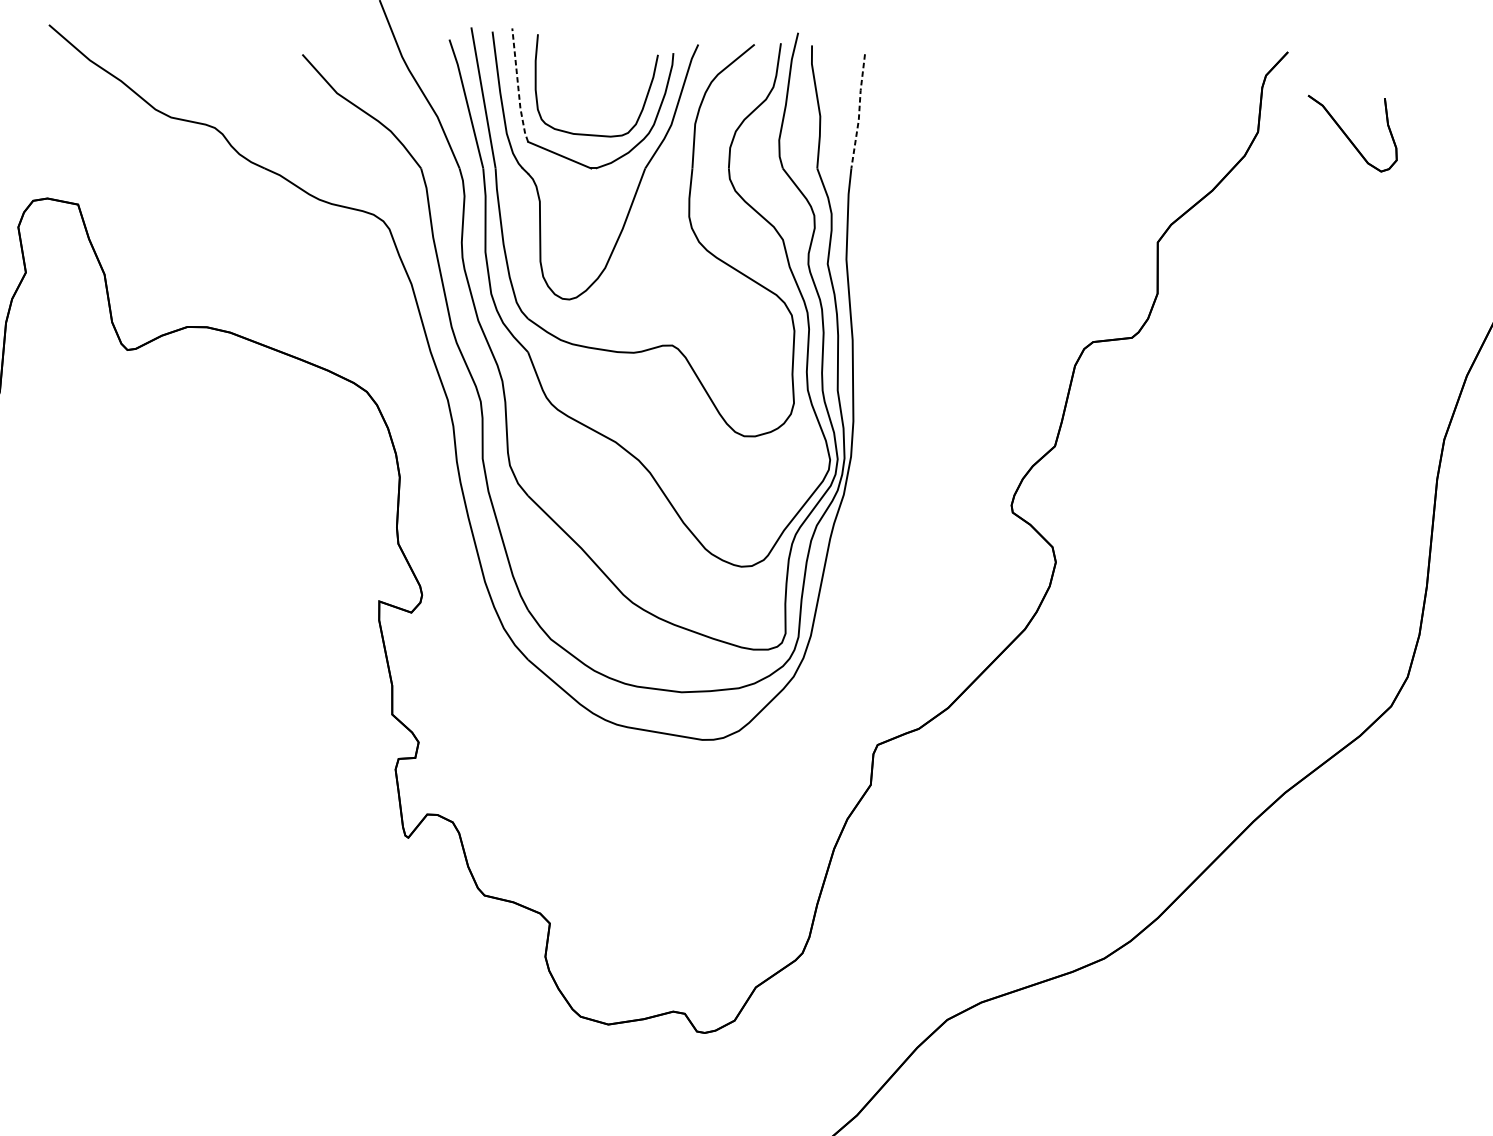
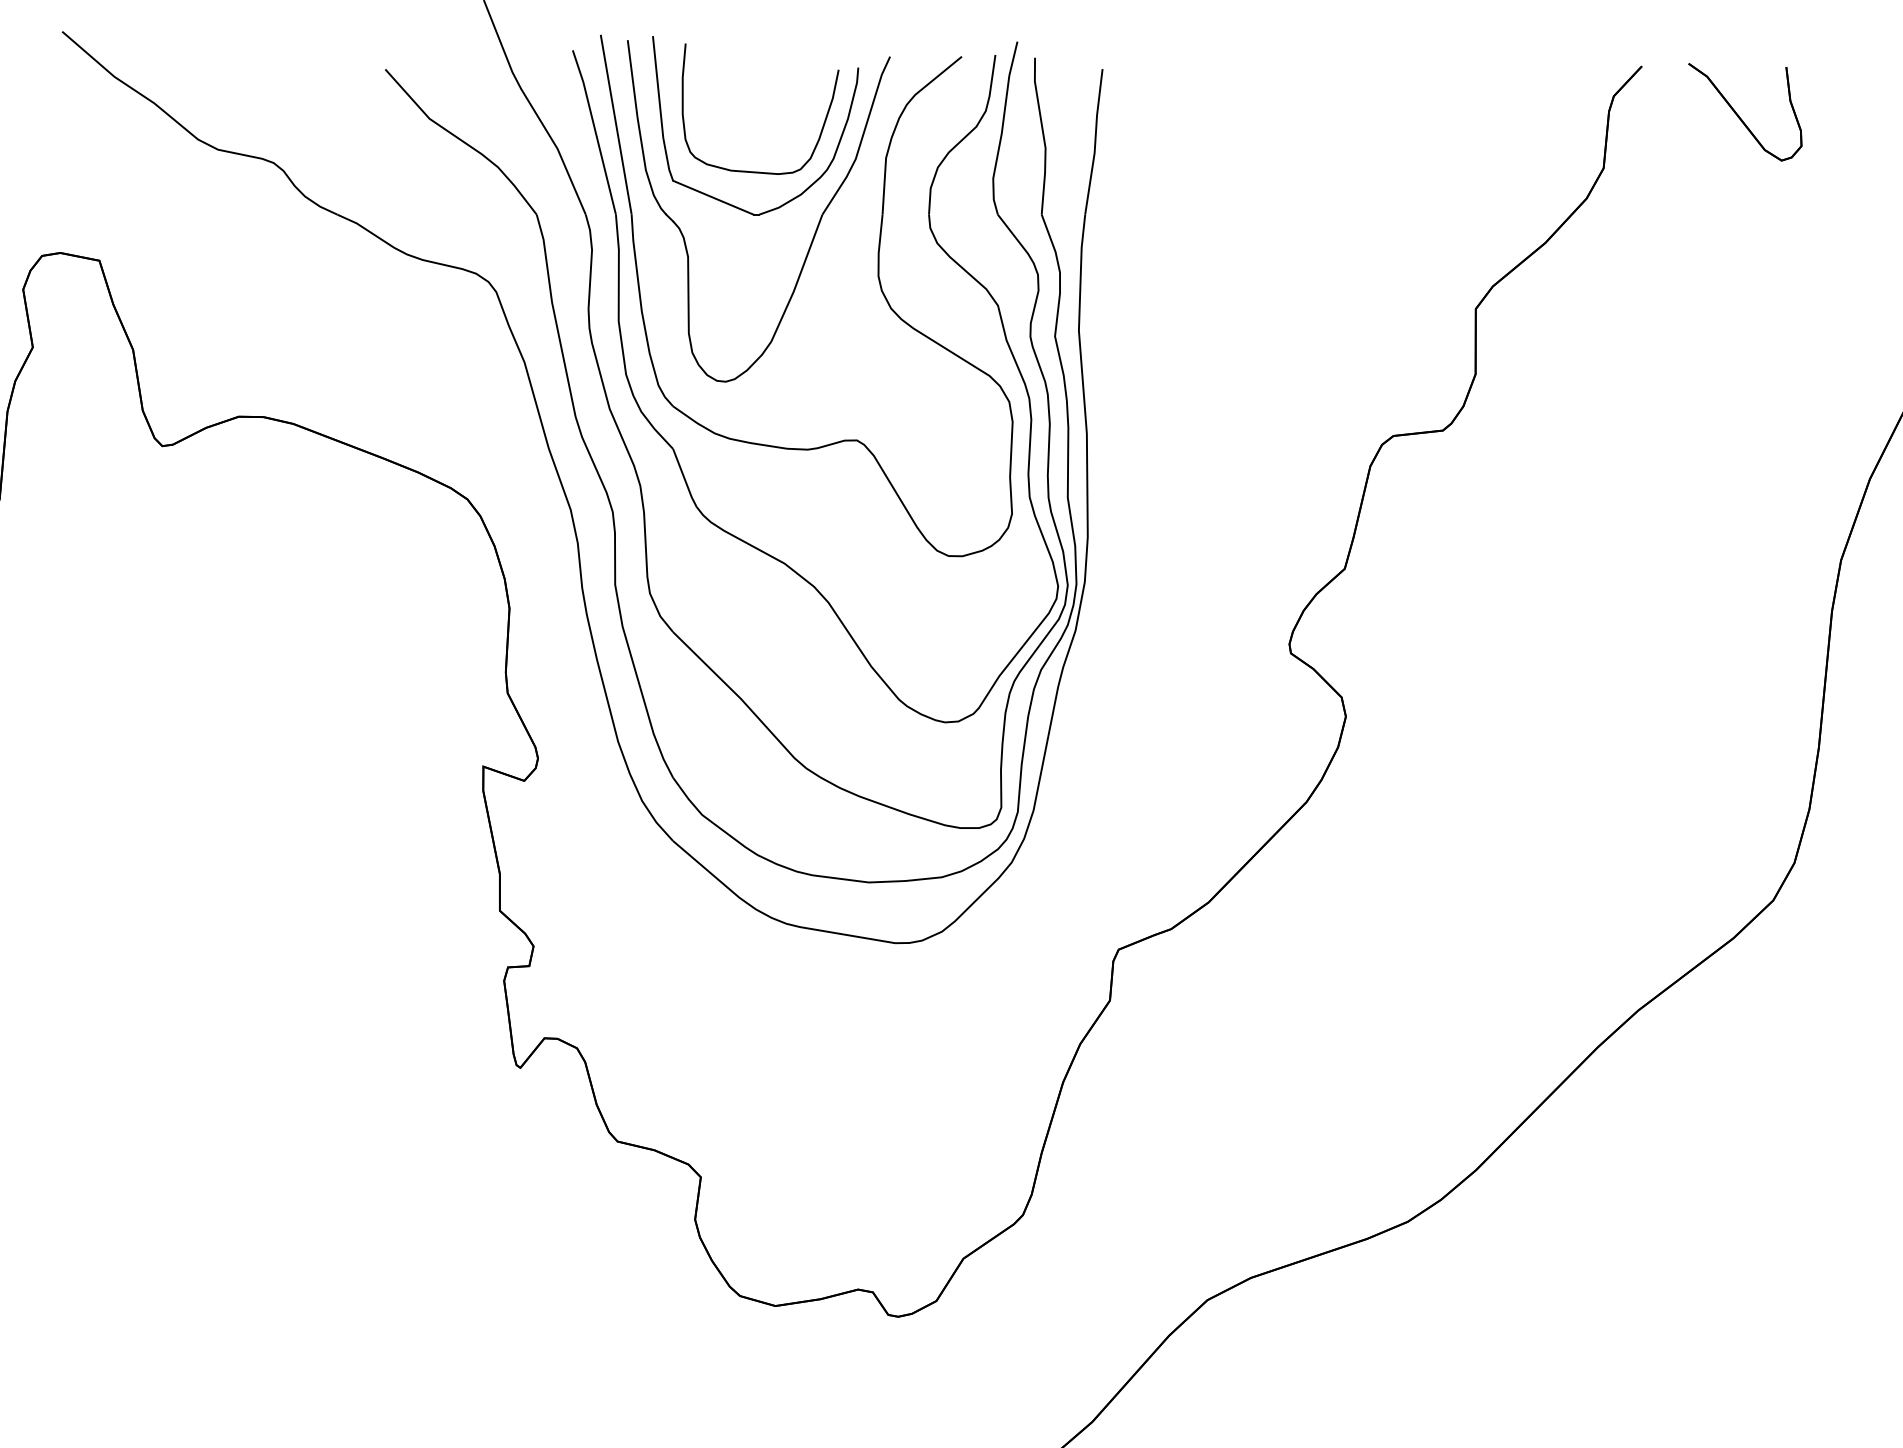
line: (518, 86) -> (660, 110), dashed -> solid
line: (859, 111) -> (1095, 142), dashed -> solid
part: (1348, 136) -> (1739, 115), moved

